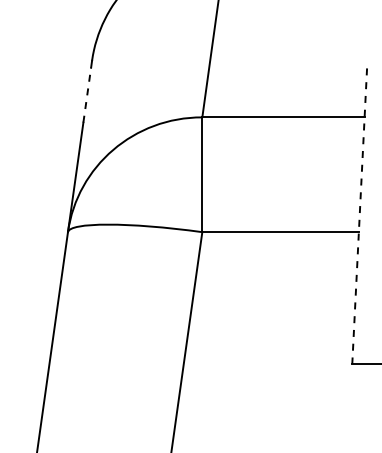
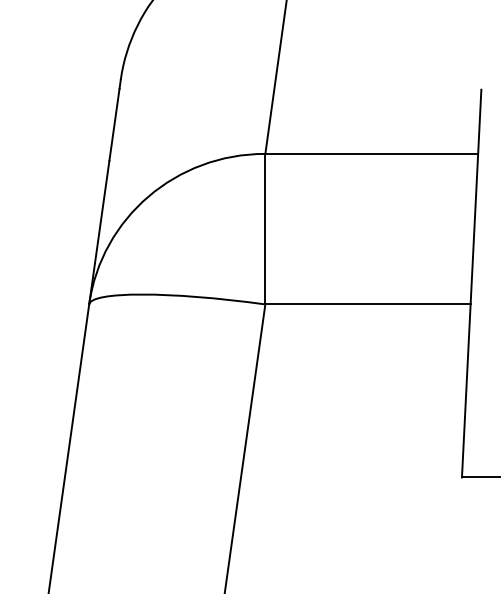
line: (87, 95) -> (114, 125), dashed -> solid
line: (359, 216) -> (471, 283), dashed -> solid

